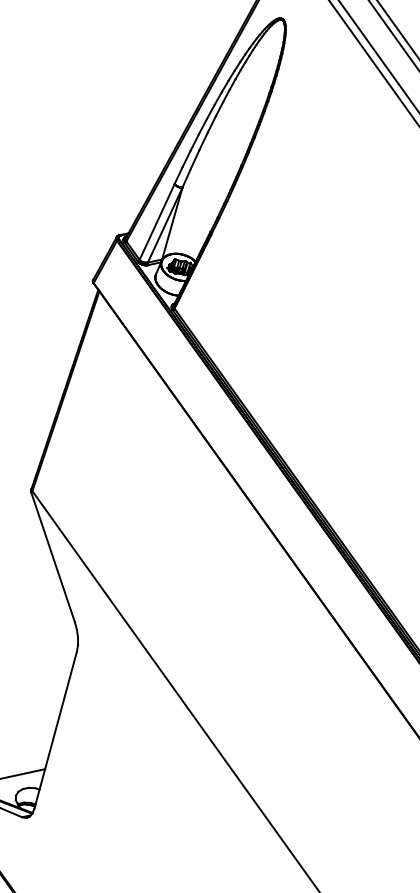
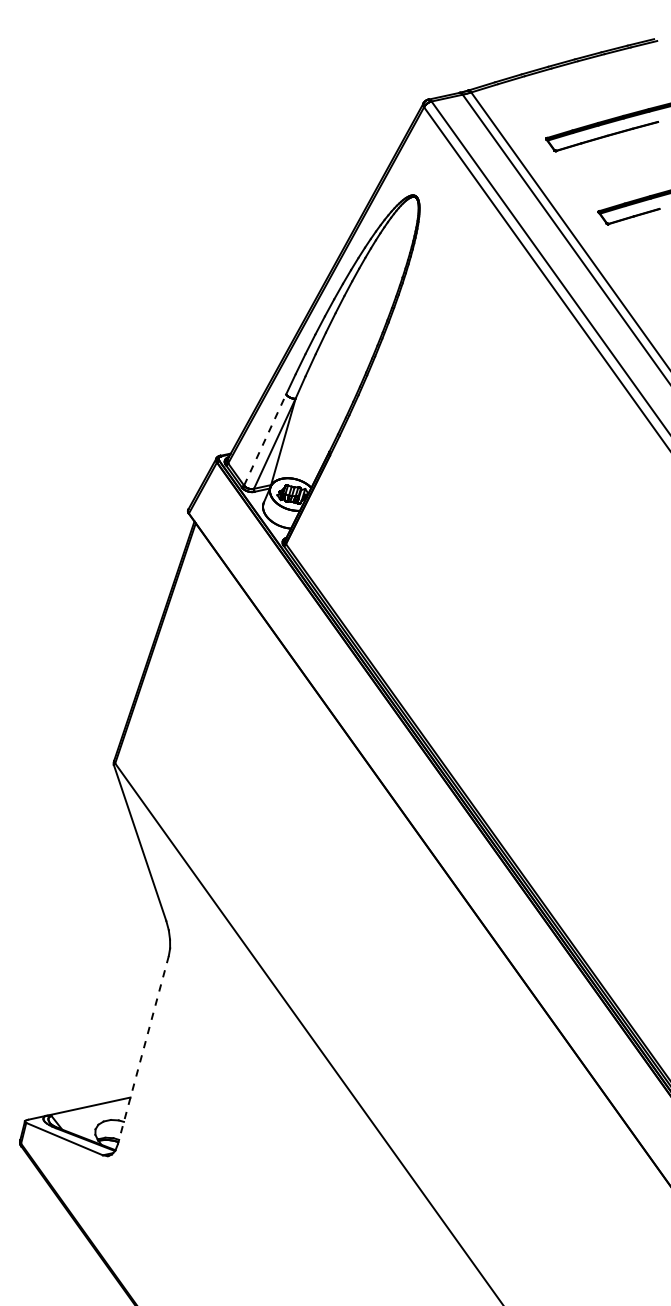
line: (157, 221) -> (265, 439), solid -> dashed
line: (55, 730) -> (143, 1050), solid -> dashed

